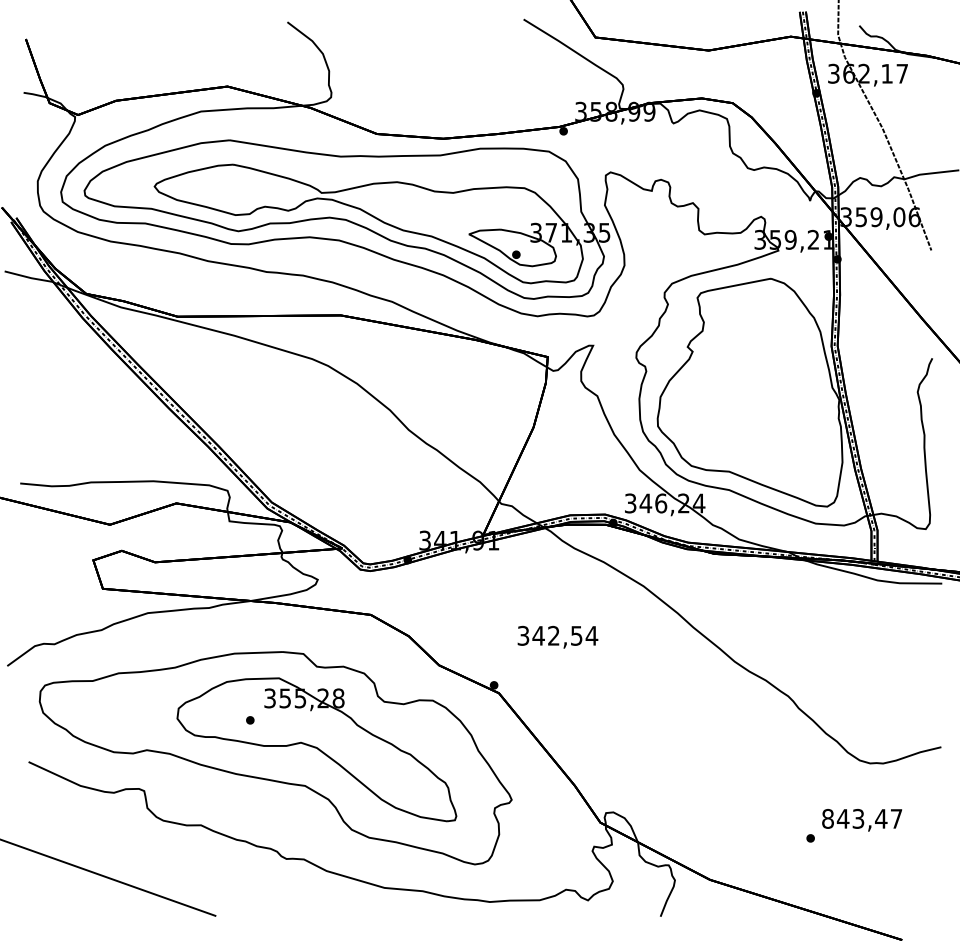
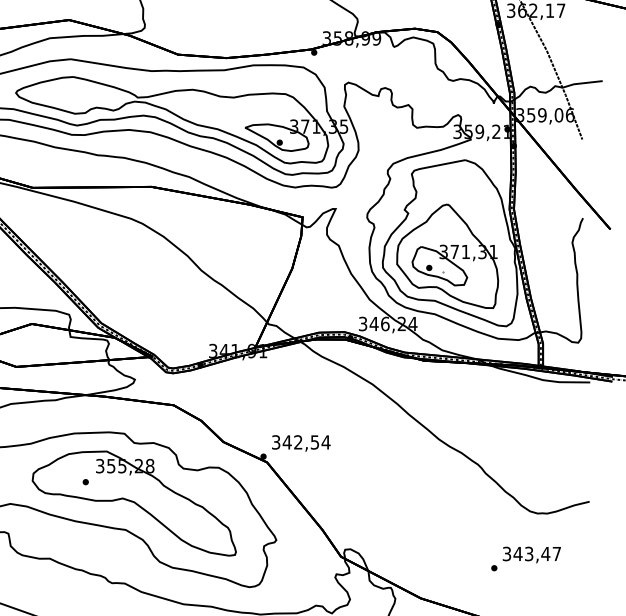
part: (746, 410) -> (447, 256), added
text: (557, 636) -> (300, 442), moved
text: (827, 818) -> (506, 553), 843,47 -> 343,47

